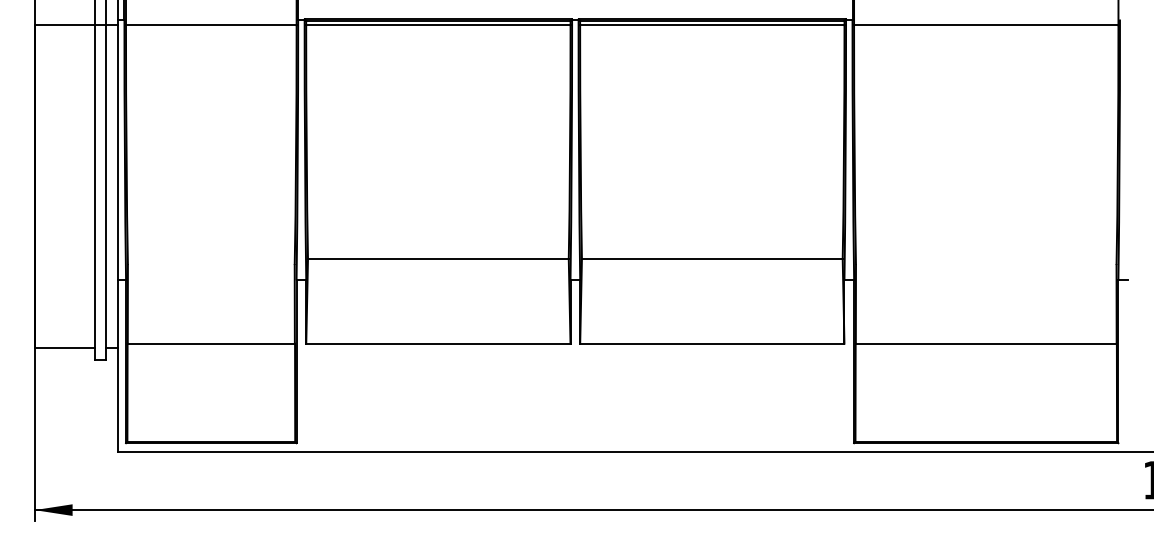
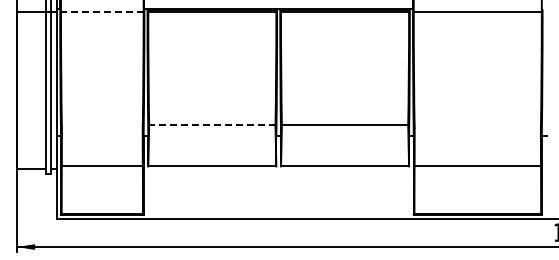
line: (209, 25) -> (101, 12), solid -> dashed
line: (436, 259) -> (211, 125), solid -> dashed

